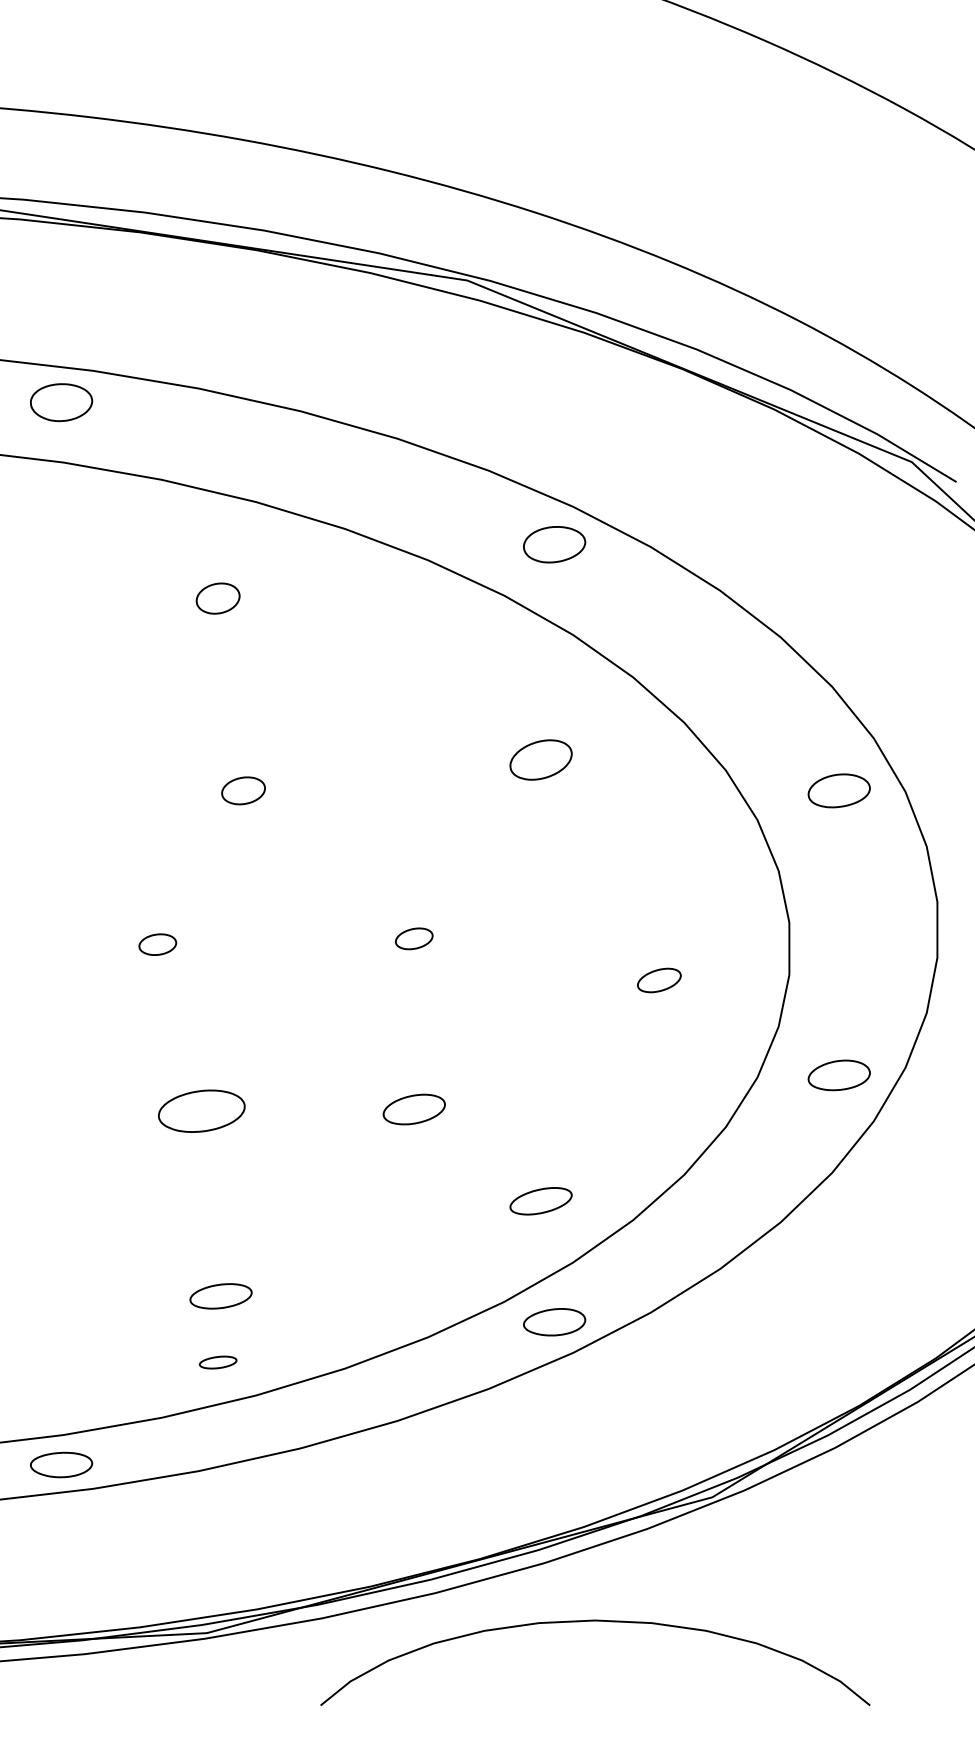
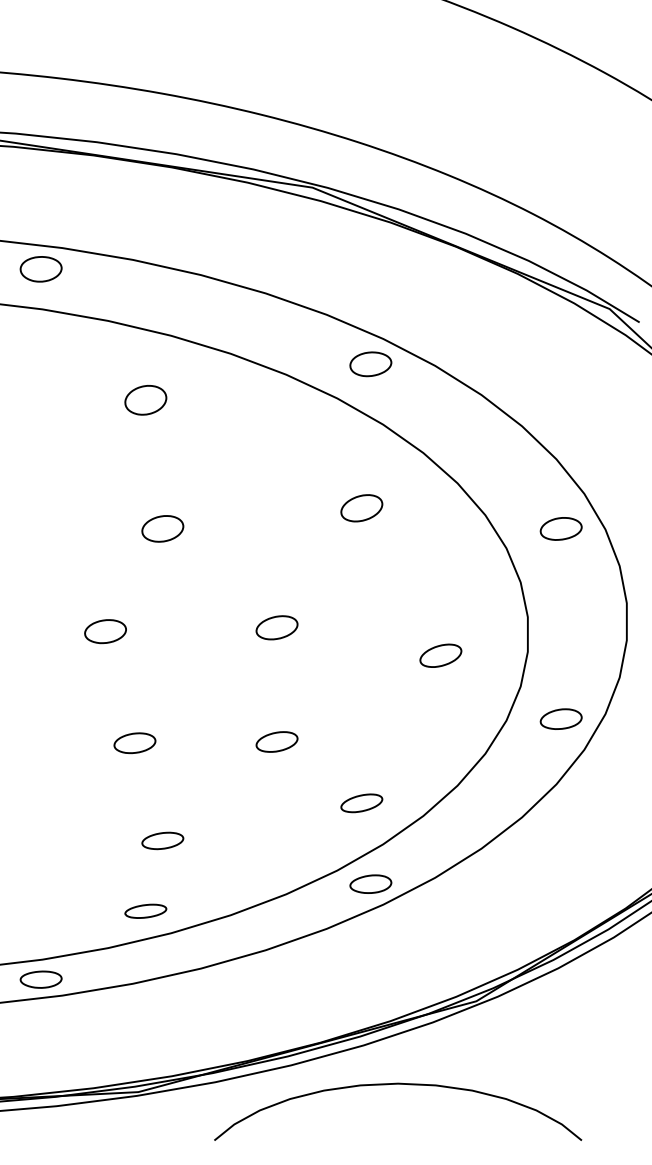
part: (217, 598) -> (145, 400), size x1.43
part: (242, 790) -> (162, 528), size x1.43
part: (413, 938) -> (276, 627), size x1.67
part: (157, 944) -> (105, 631), size x1.67
part: (658, 980) -> (440, 655), size x1.43
part: (201, 1111) -> (134, 743), size x0.71
part: (220, 1295) -> (162, 840), moved
part: (217, 1361) -> (145, 910), size x1.67

